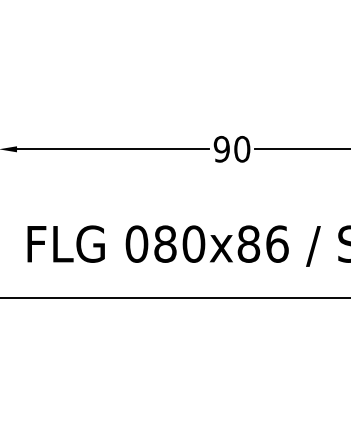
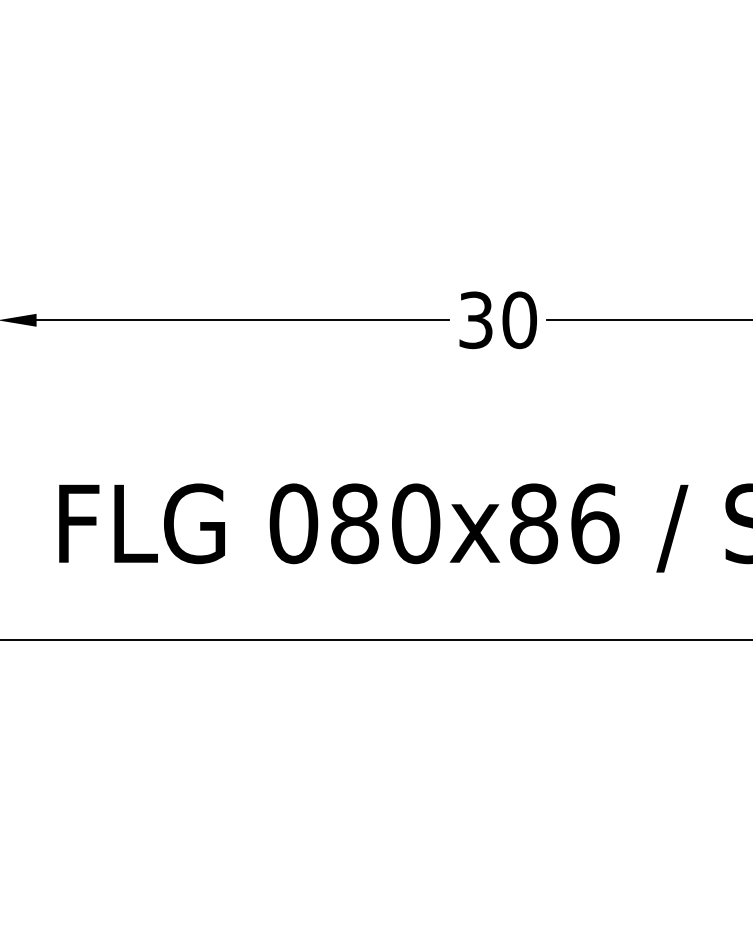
text: (221, 149) -> (475, 320), 90 -> 30

